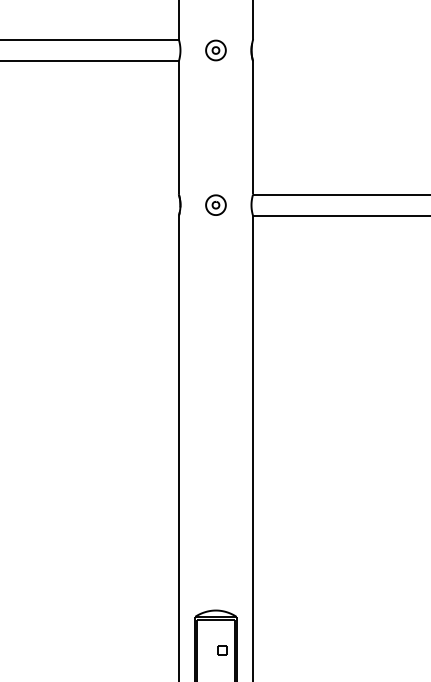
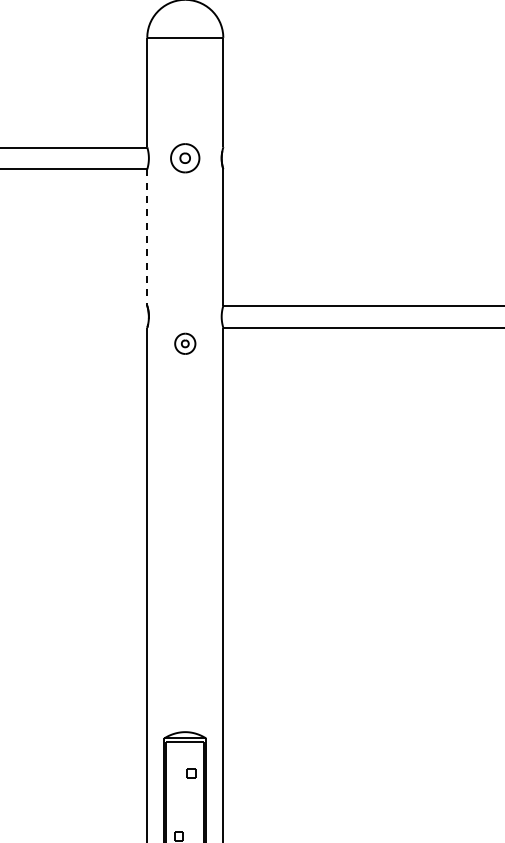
part: (216, 50) -> (185, 158), size x1.4
line: (179, 128) -> (147, 238), solid -> dashed
part: (216, 204) -> (185, 343), moved

